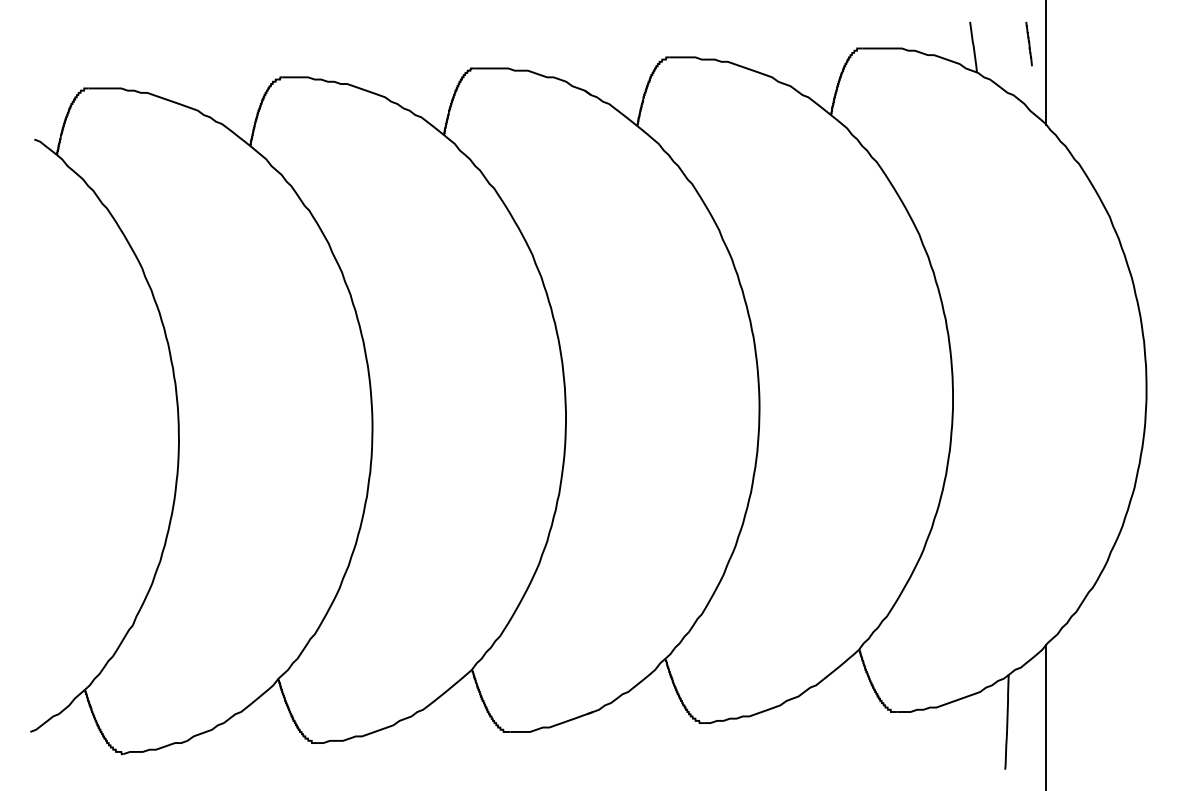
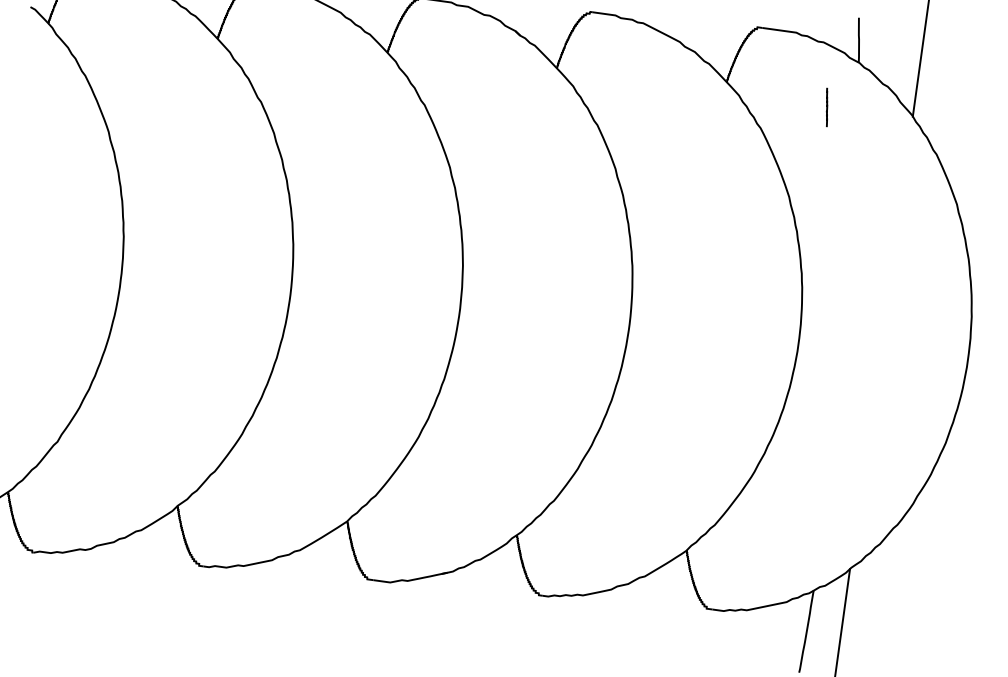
line: (1028, 43) -> (826, 106), moved

